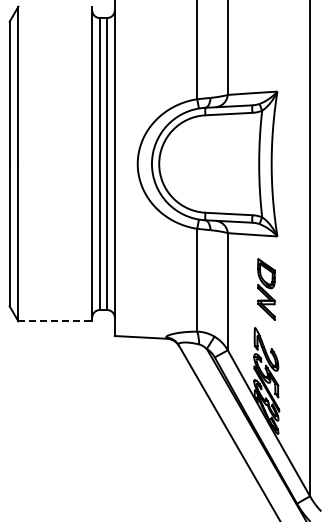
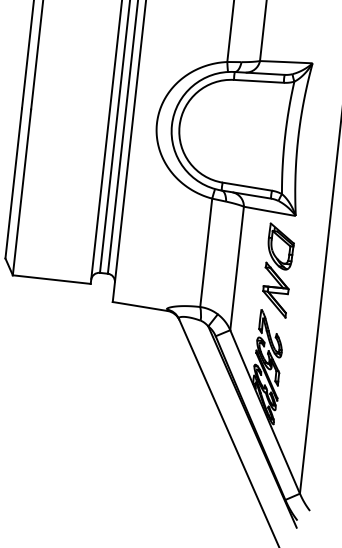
part: (266, 289) -> (278, 270), size x1.43
line: (55, 321) -> (51, 279), dashed -> solid

